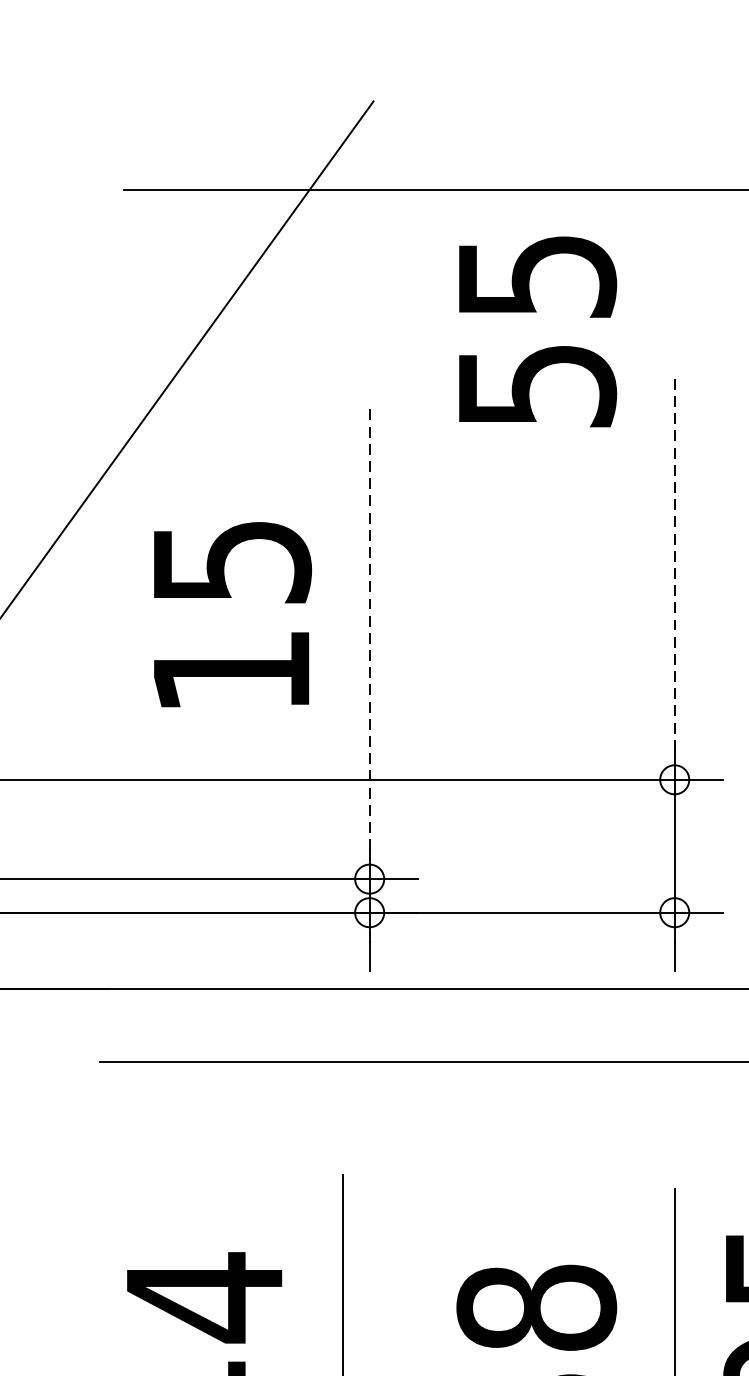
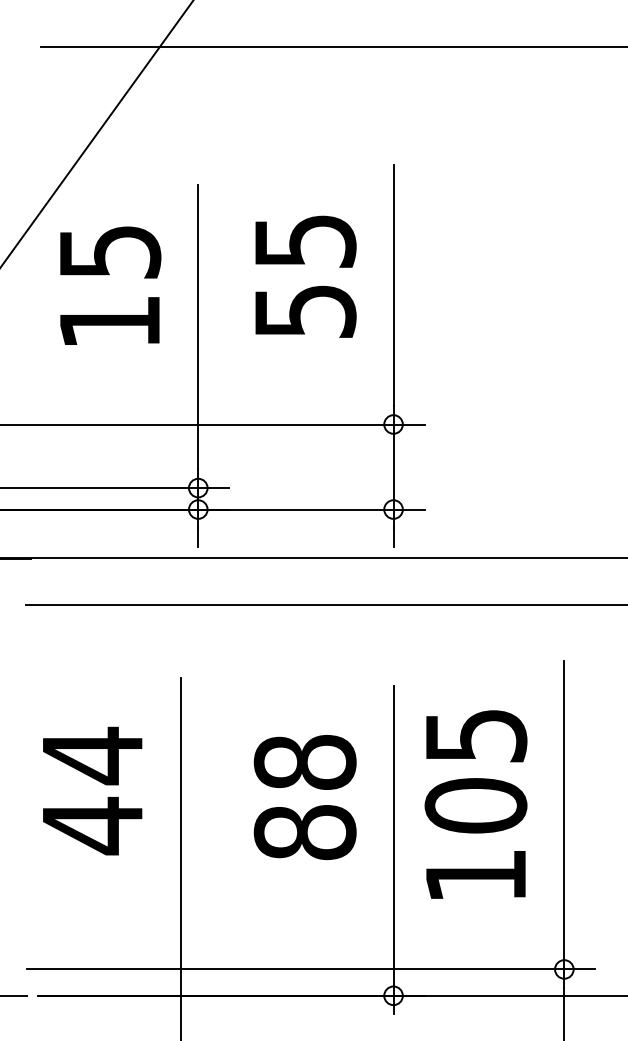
text: (537, 331) -> (305, 276), moved
line: (674, 562) -> (393, 285), dashed -> solid
text: (232, 614) -> (110, 285), moved
line: (369, 626) -> (198, 326), dashed -> solid

